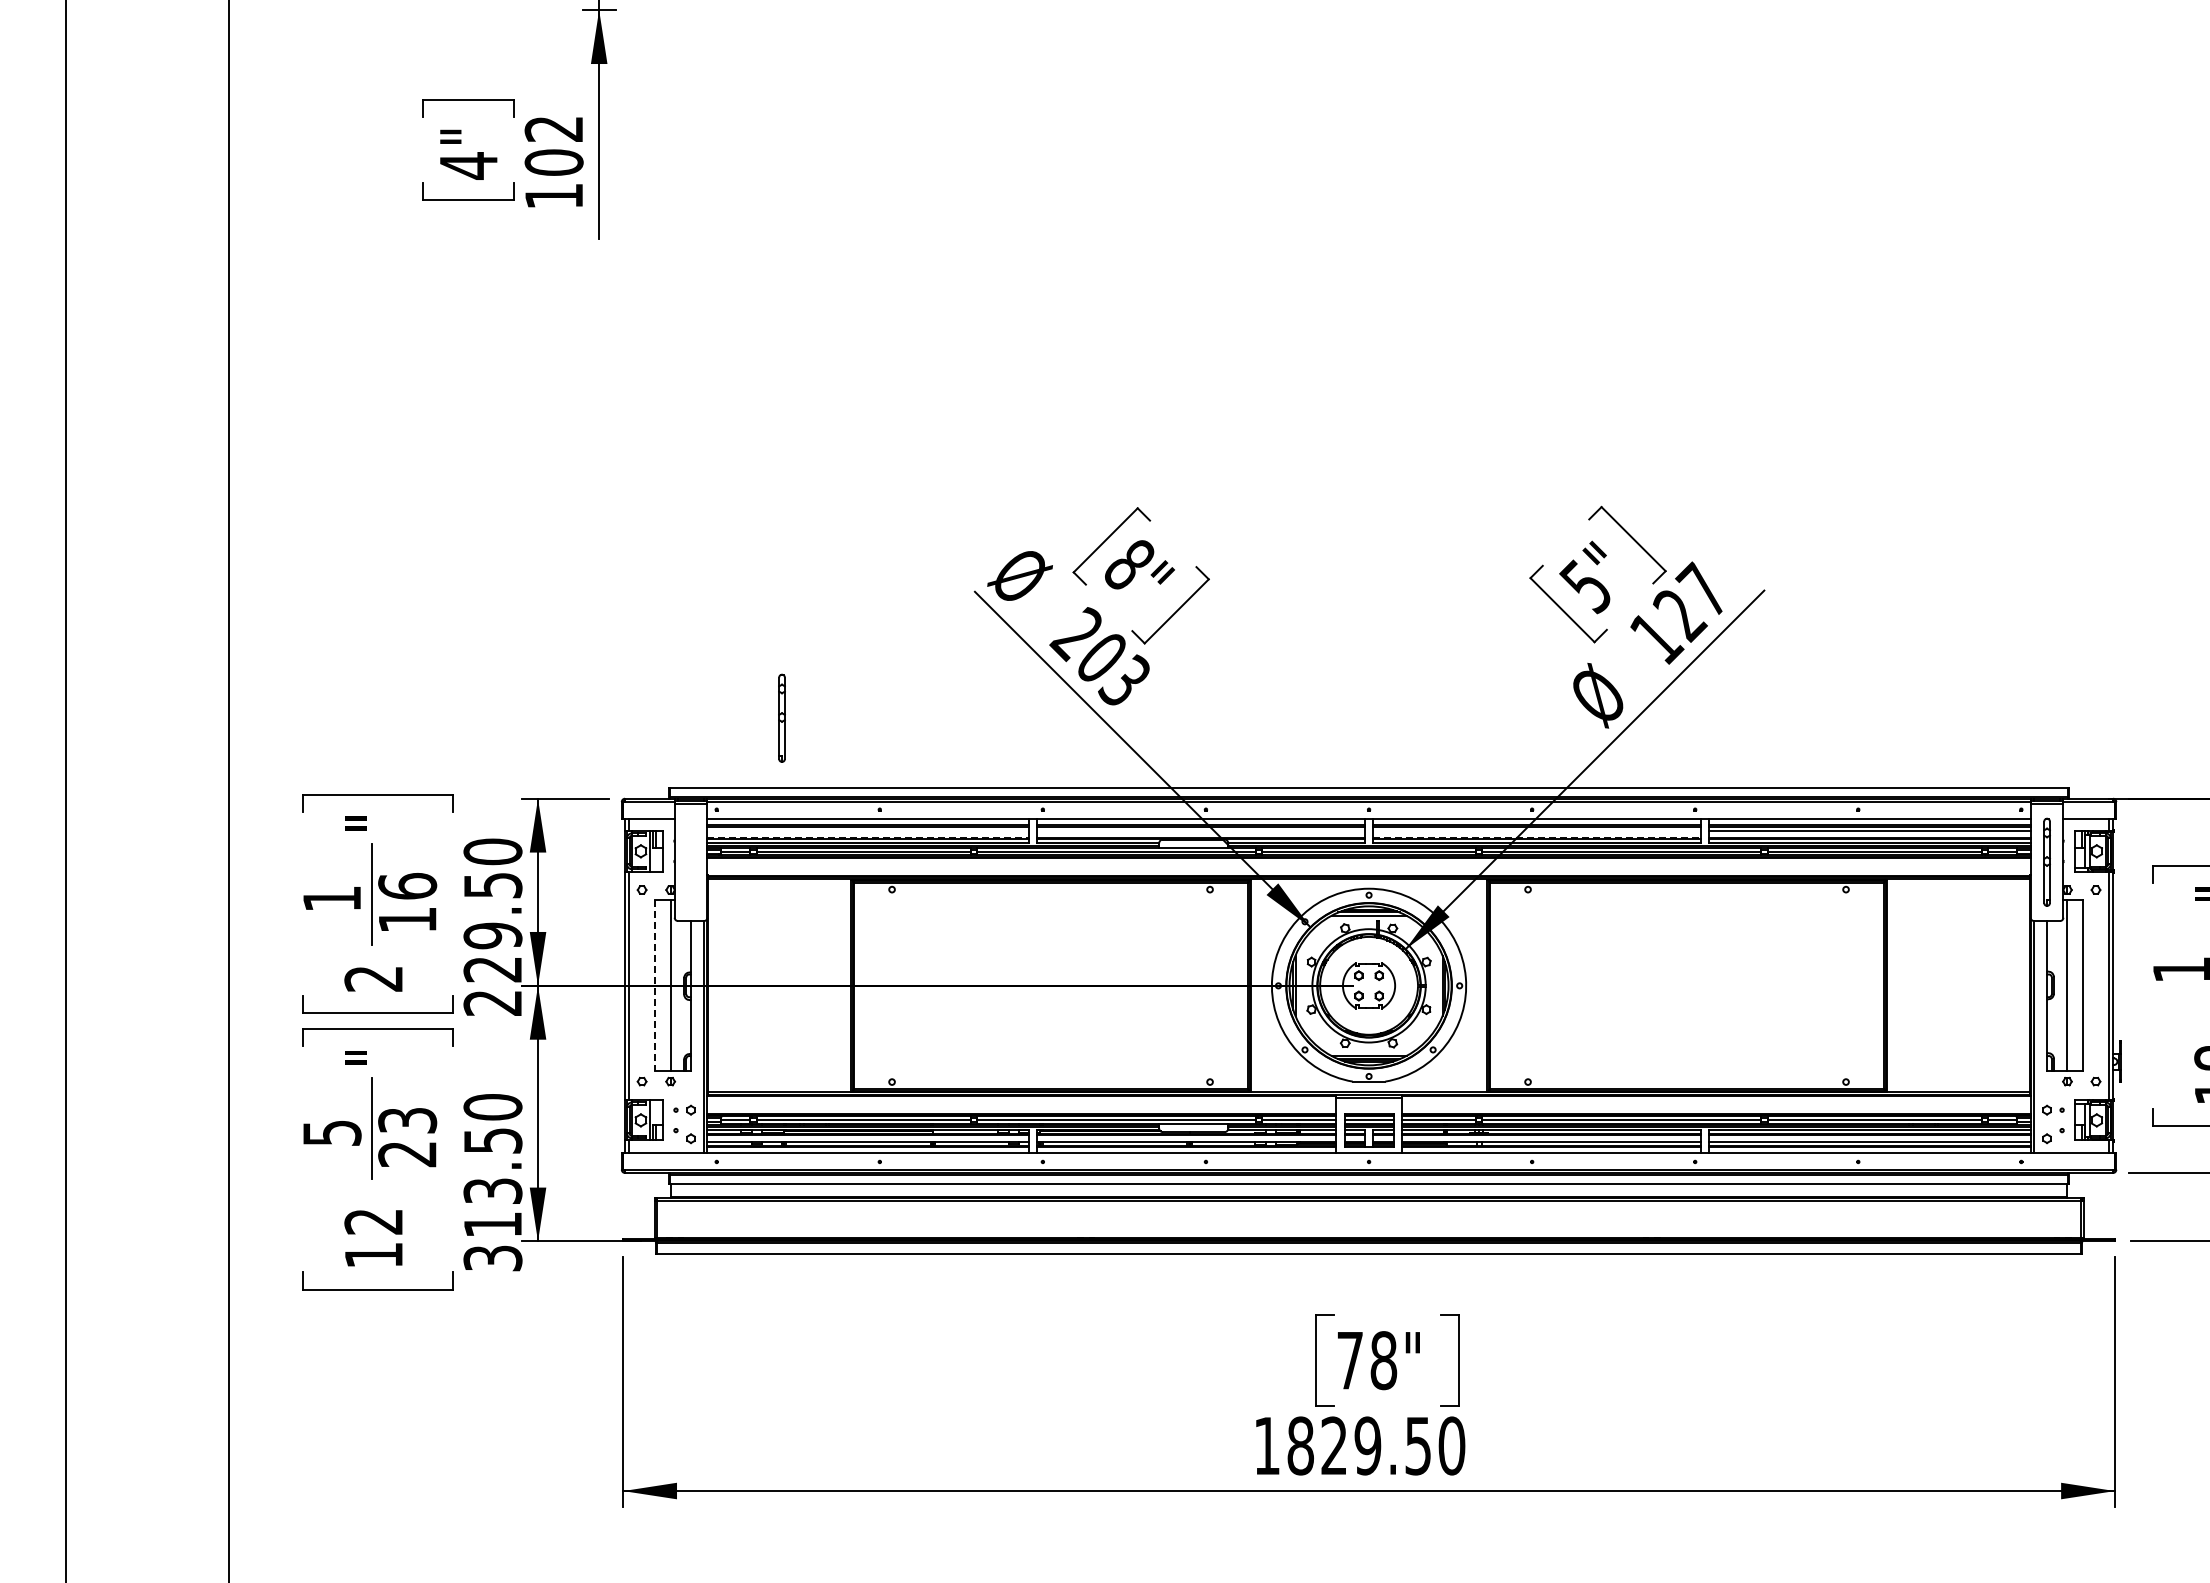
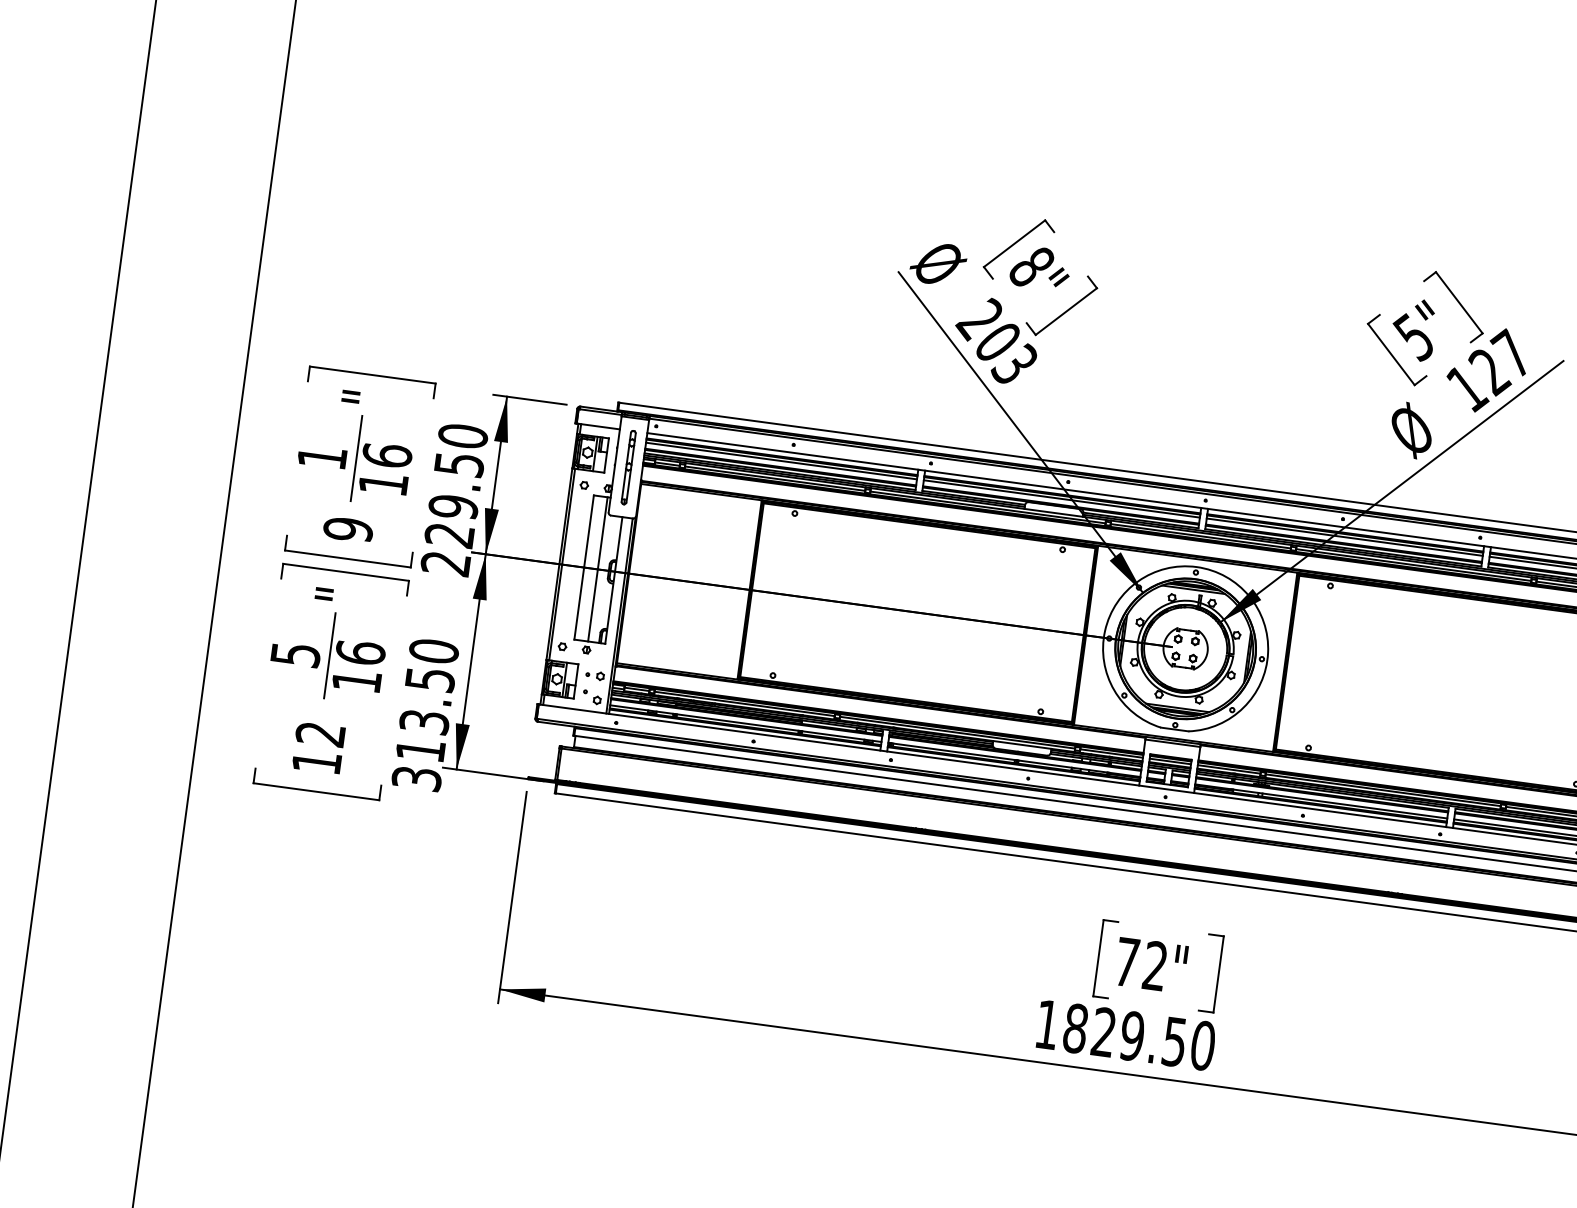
part: (781, 717) -> (628, 466), moved
line: (868, 830) -> (781, 461), added
line: (1200, 830) -> (1061, 498), added
line: (1536, 830) -> (1344, 537), added
line: (868, 837) -> (780, 466), dashed -> solid
line: (1537, 837) -> (1344, 543), dashed -> solid
text: (373, 978) -> (348, 529), 2 -> 9
line: (654, 985) -> (583, 567), dashed -> solid
text: (407, 1137) -> (358, 667), 23 -> 16
text: (1383, 1360) -> (1155, 966), 78" -> 72"

